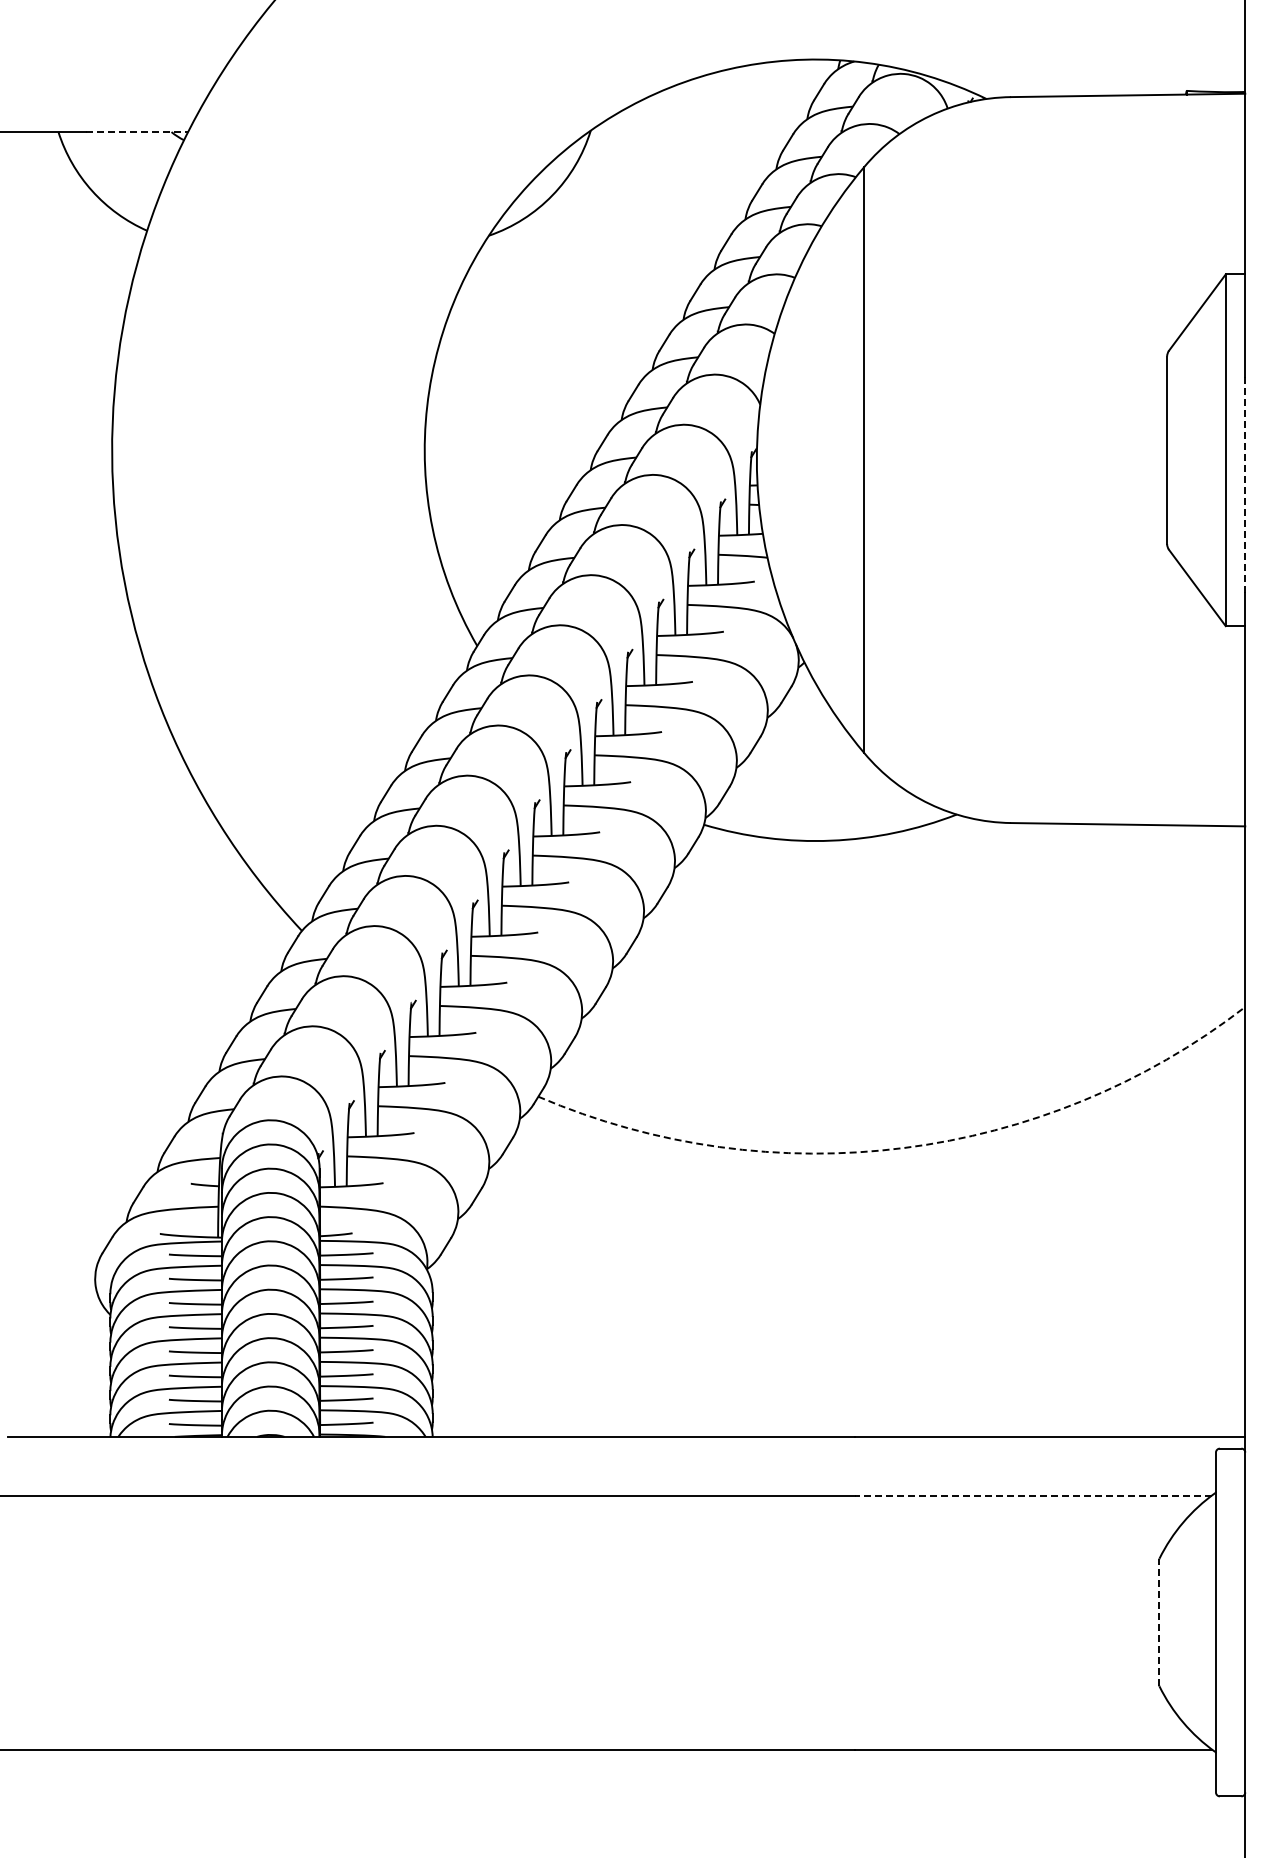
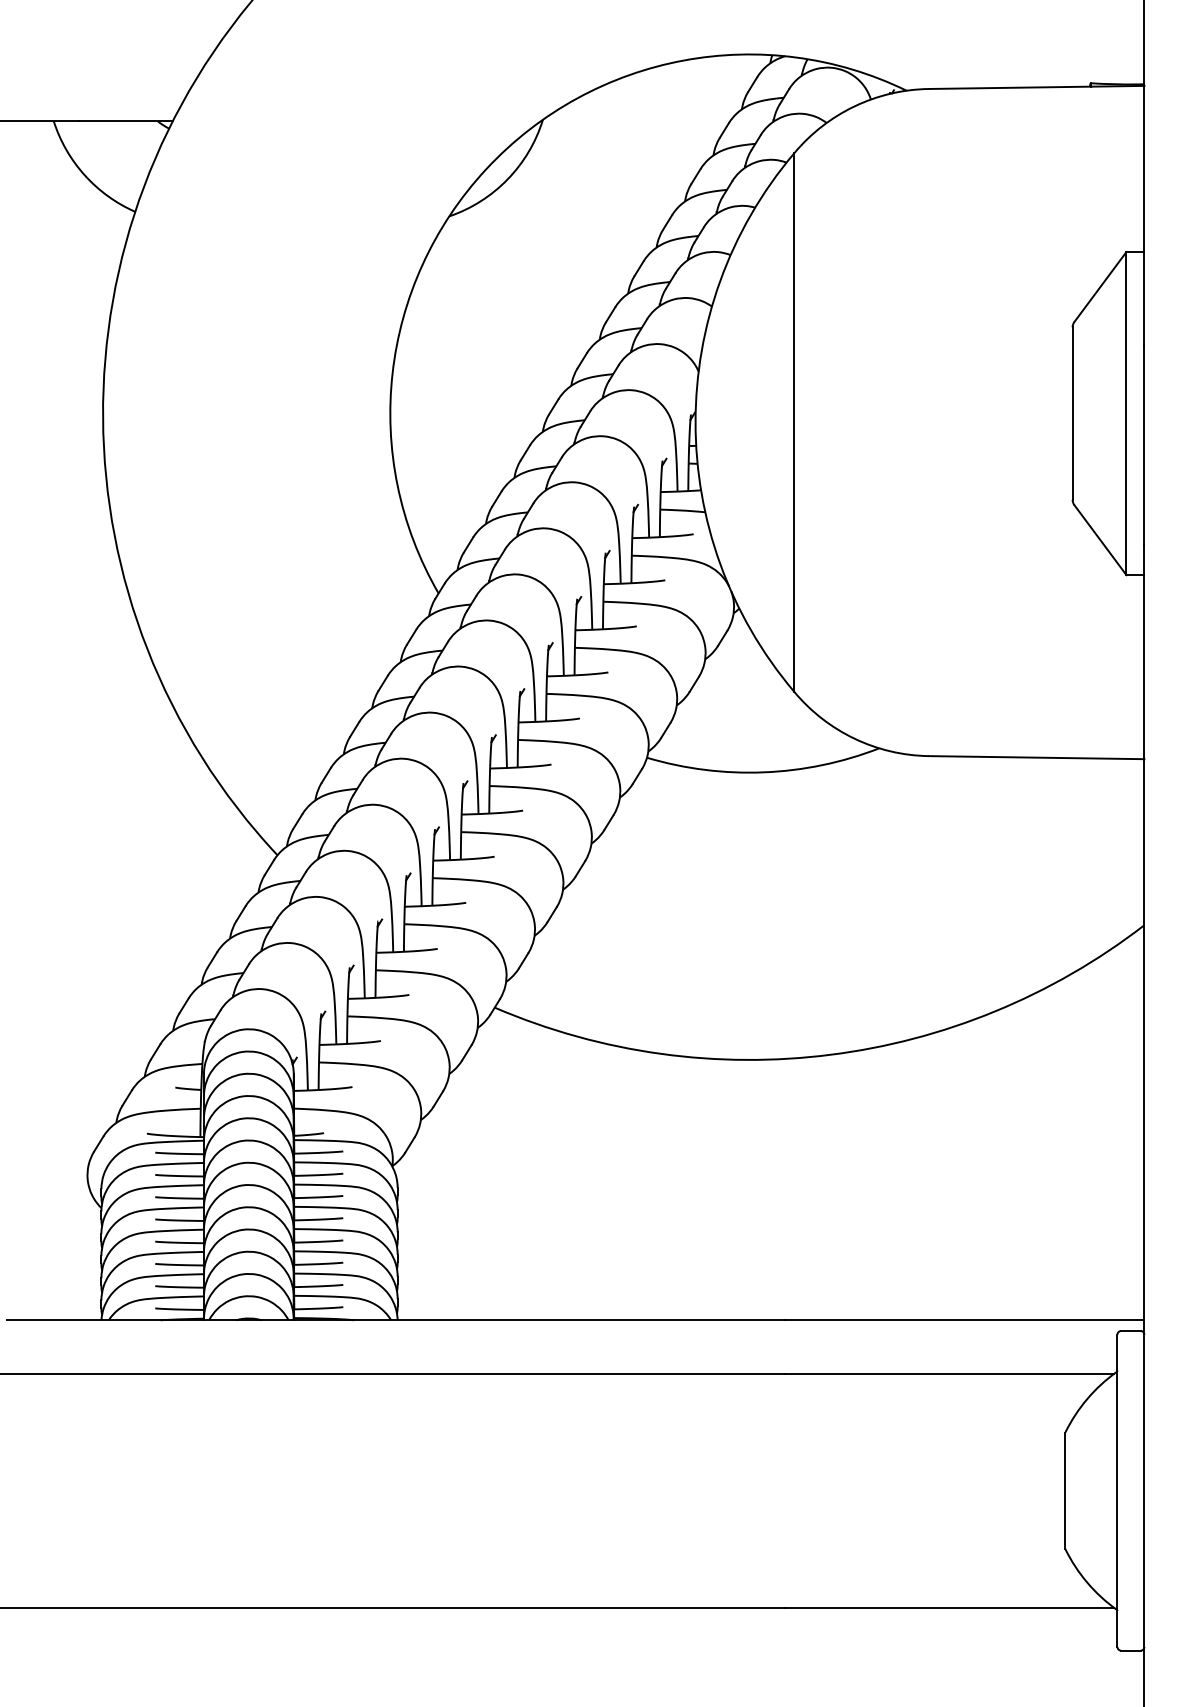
line: (137, 132) -> (126, 121), dashed -> solid
line: (1245, 484) -> (1144, 445), dashed -> solid
arc: (904, 1148) -> (831, 1055), dashed -> solid
line: (1033, 1495) -> (949, 1374), dashed -> solid
line: (1159, 1622) -> (1065, 1490), dashed -> solid

